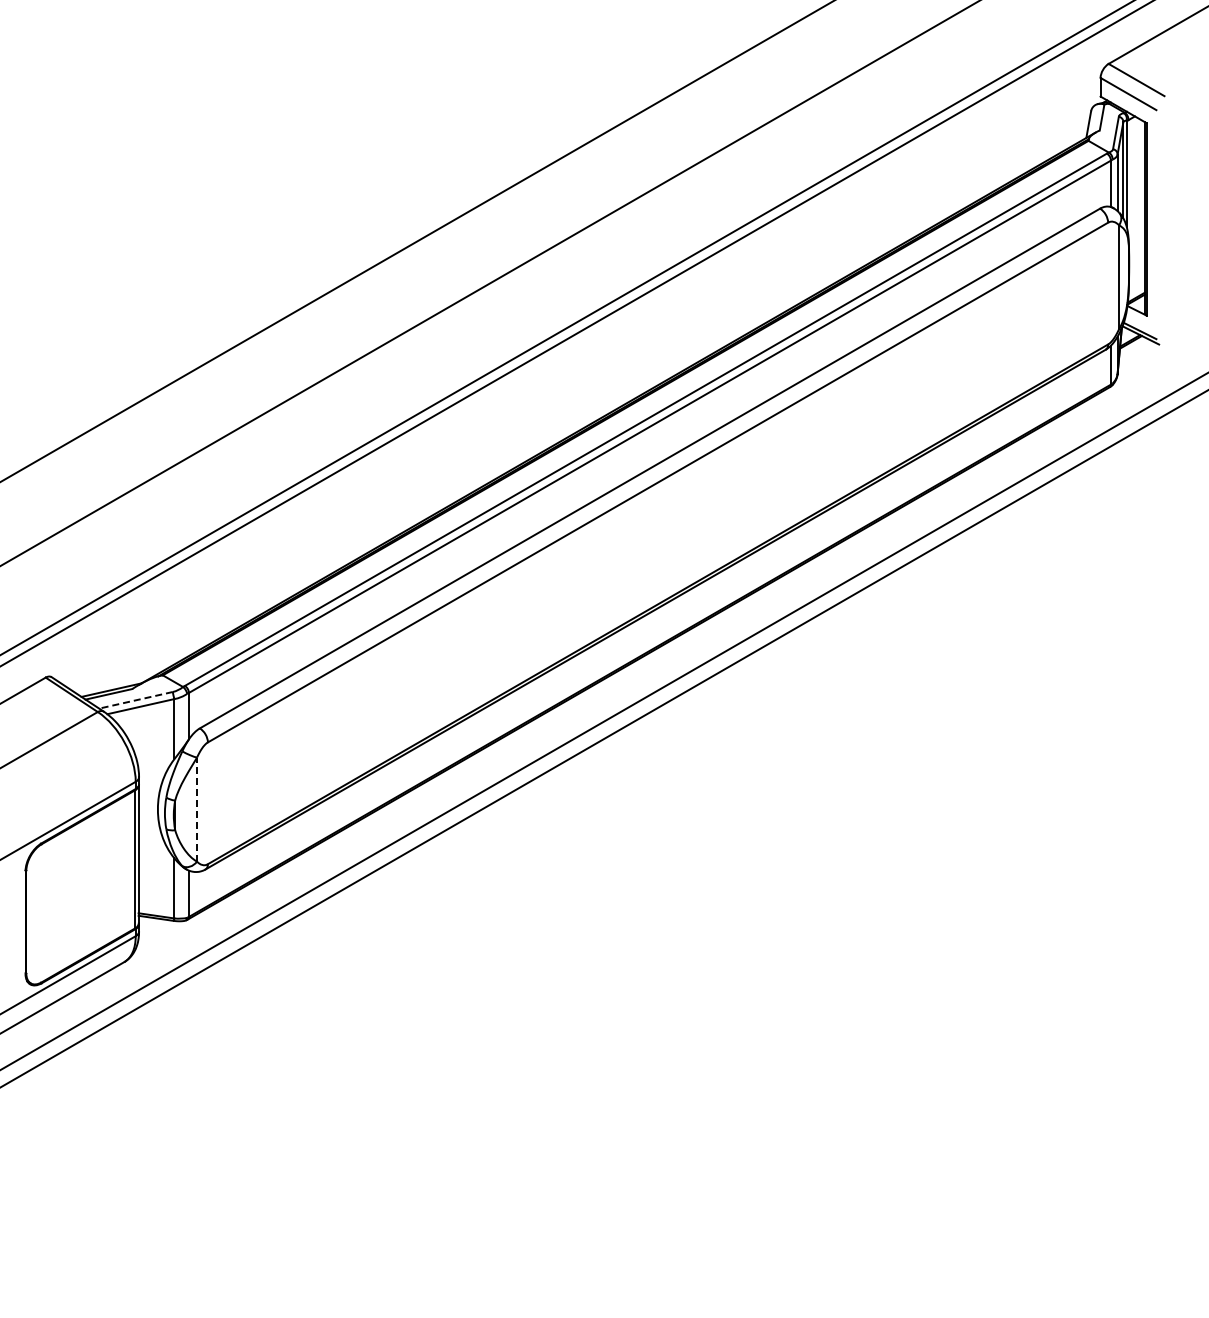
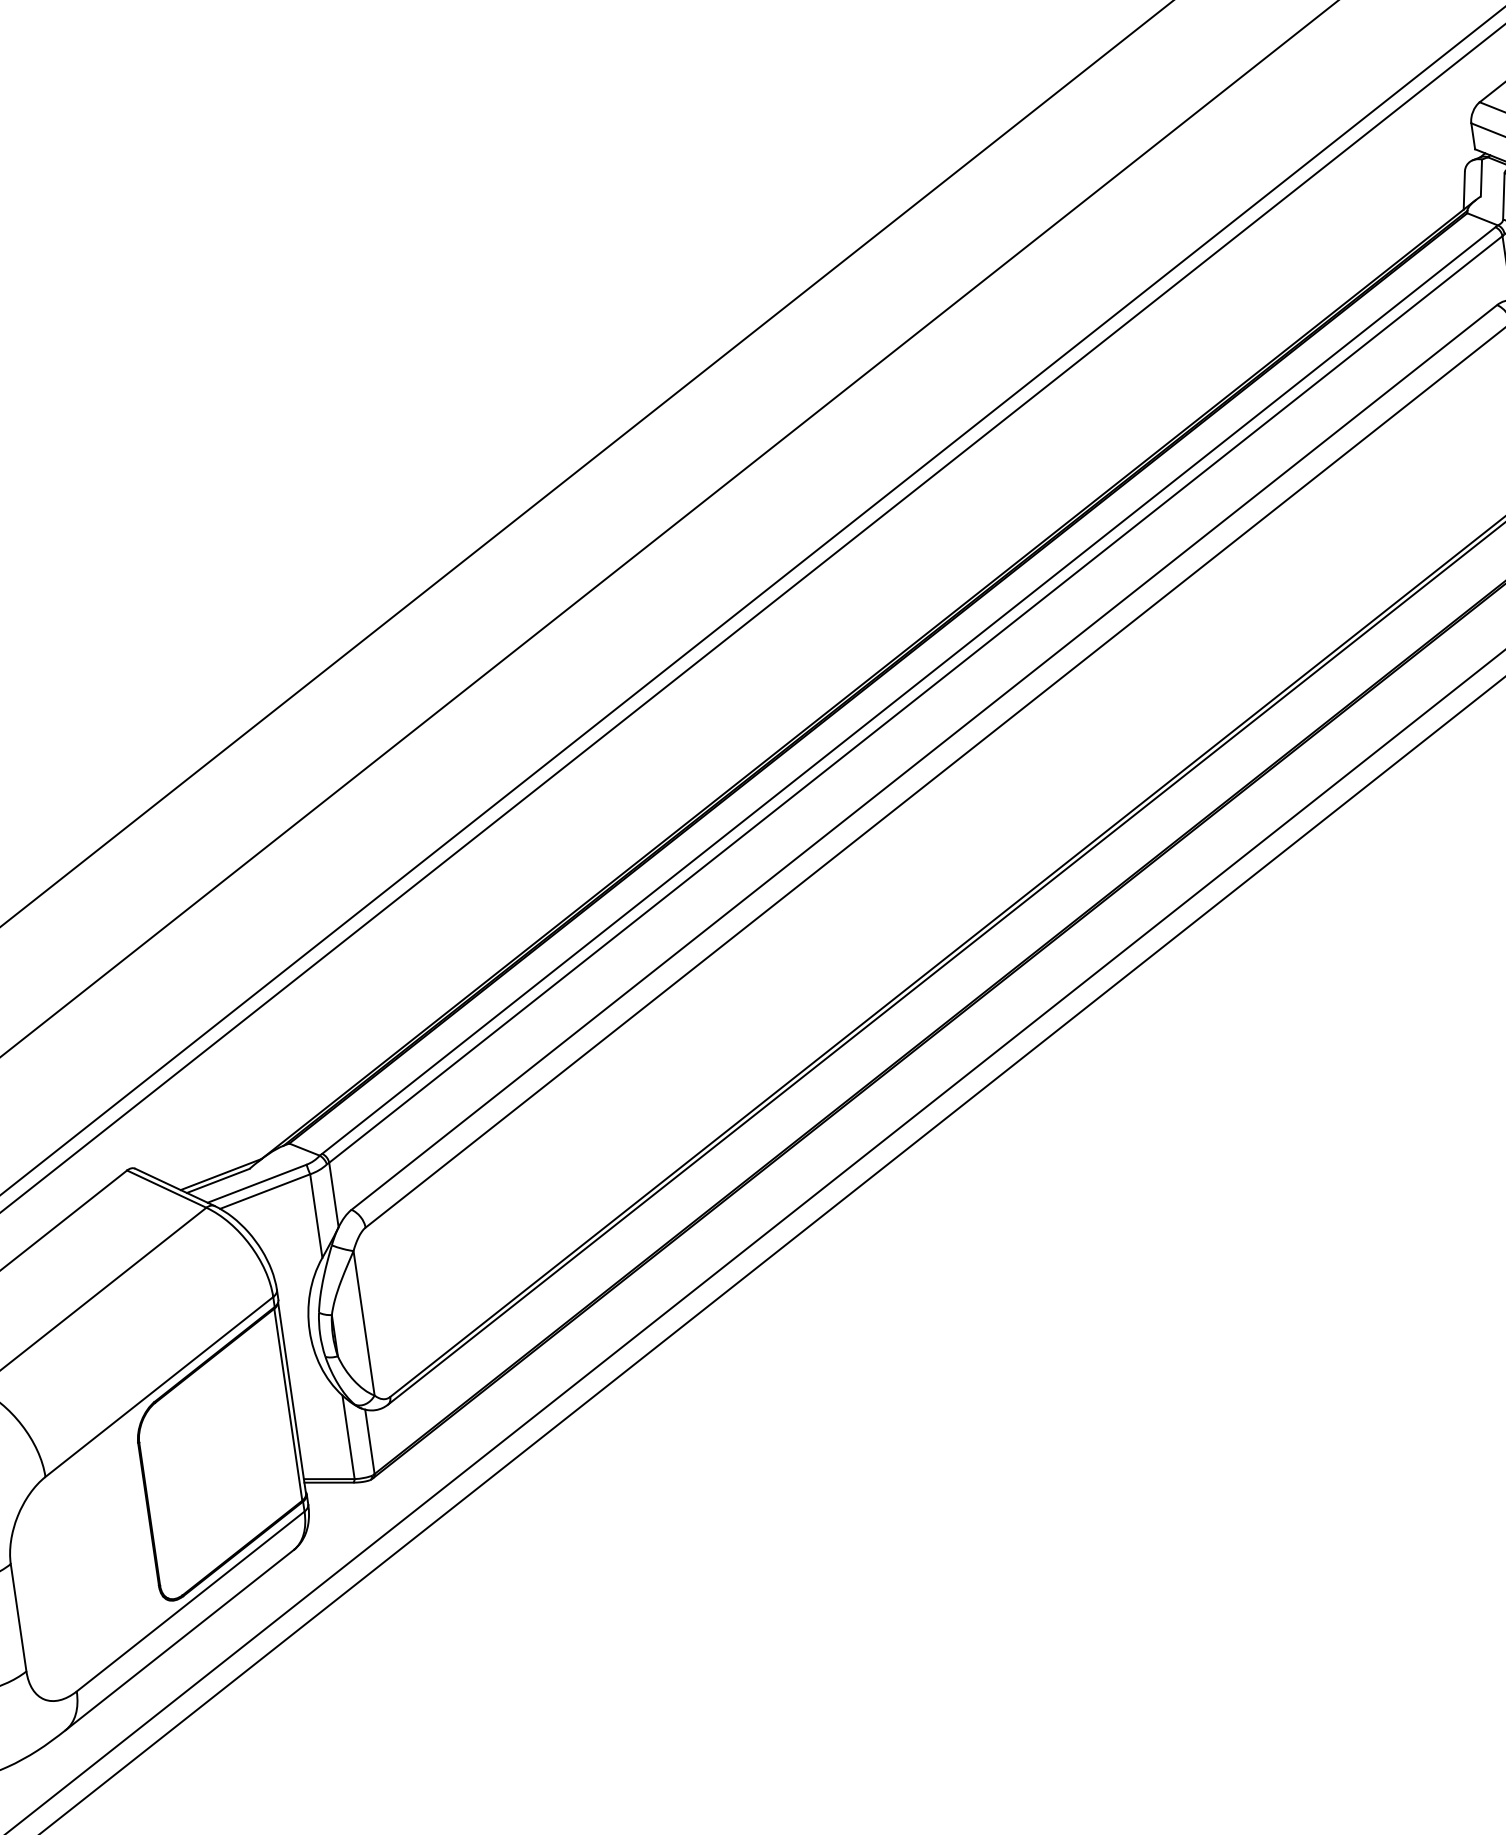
line: (136, 700) -> (257, 1183), dashed -> solid
line: (197, 809) -> (364, 1323), dashed -> solid

